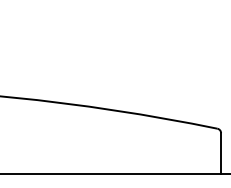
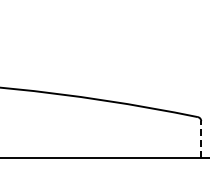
line: (221, 153) -> (201, 139), solid -> dashed

